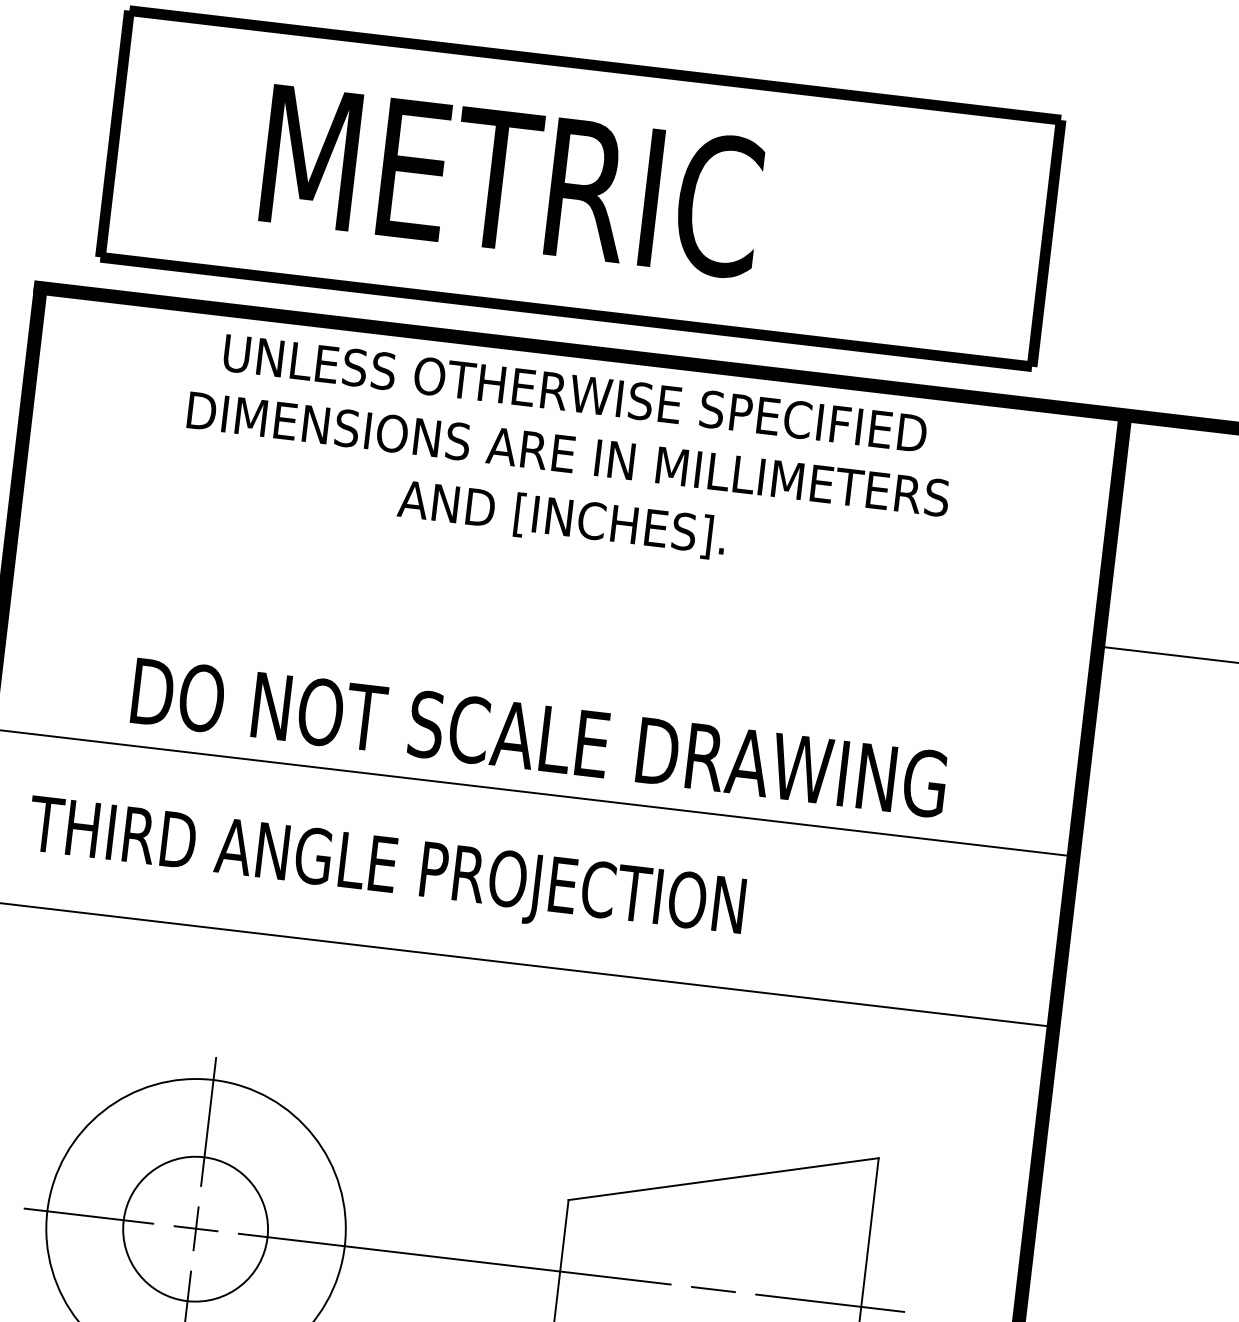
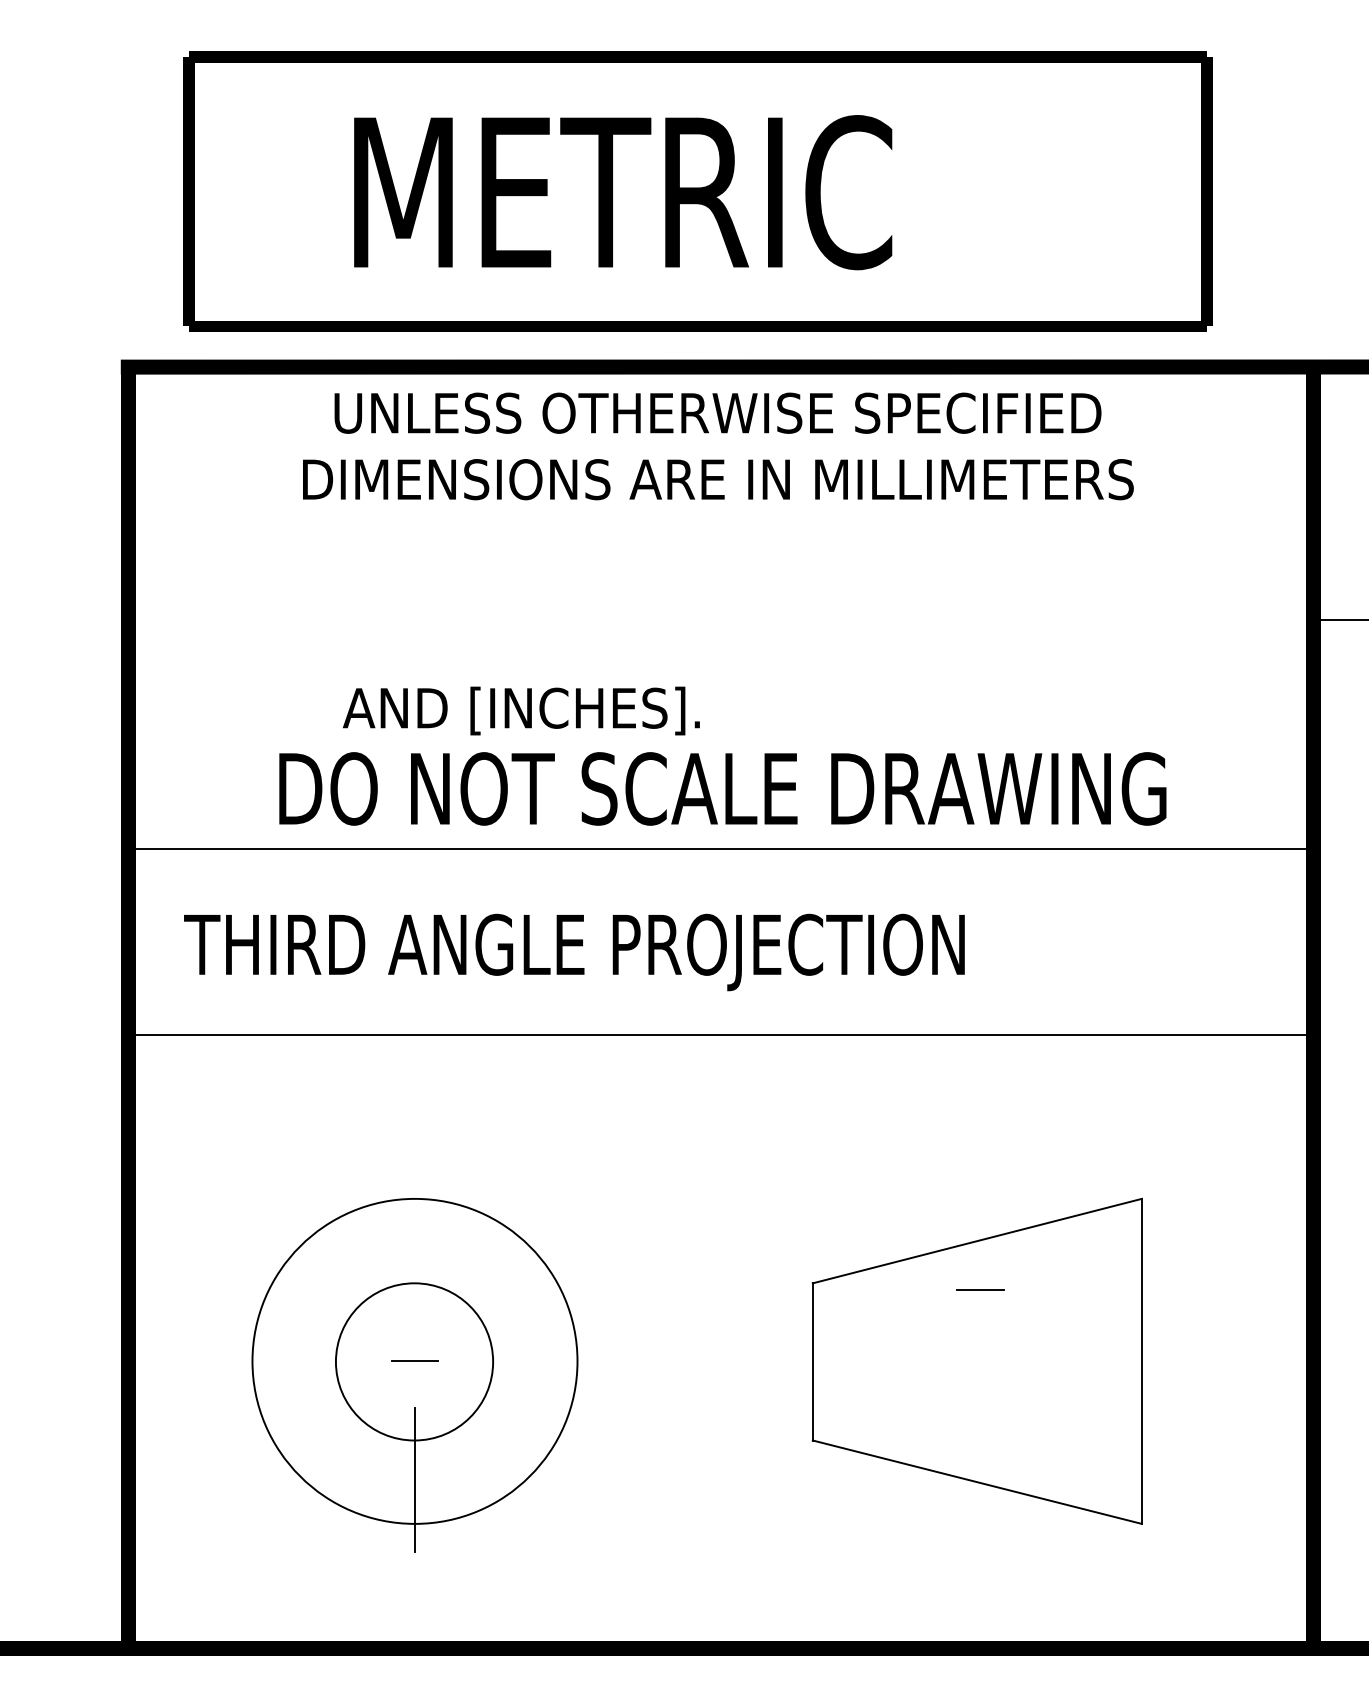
text: (561, 519) -> (521, 710), moved
line: (208, 1121) -> (414, 1244), removed
line: (88, 1216) -> (297, 1361), removed
line: (195, 1228) -> (414, 1361), removed
line: (454, 1259) -> (697, 1361), removed
line: (713, 1288) -> (980, 1289), moved
line: (829, 1303) -> (1107, 1361), removed

